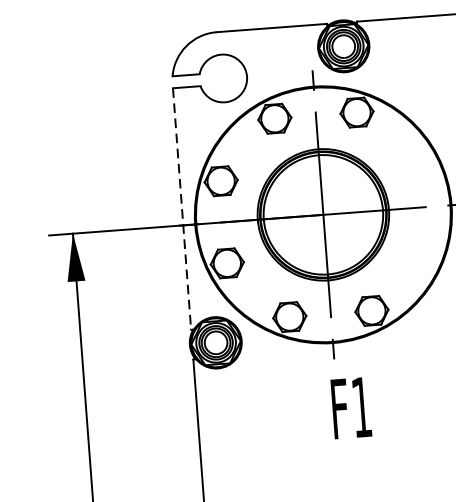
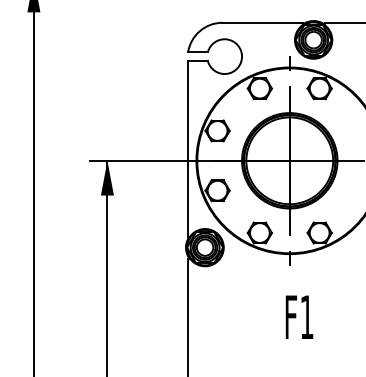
line: (181, 208) -> (187, 148), dashed -> solid
text: (351, 407) -> (299, 316), moved

